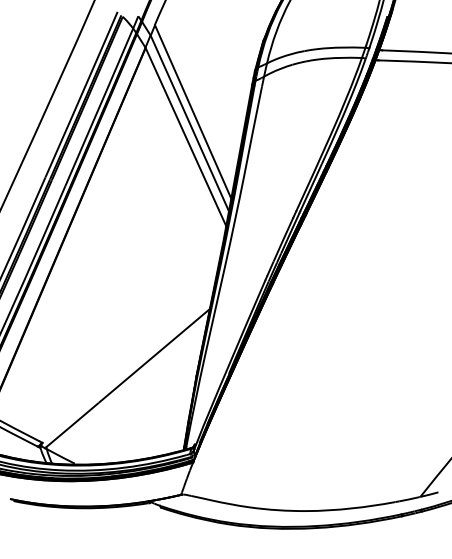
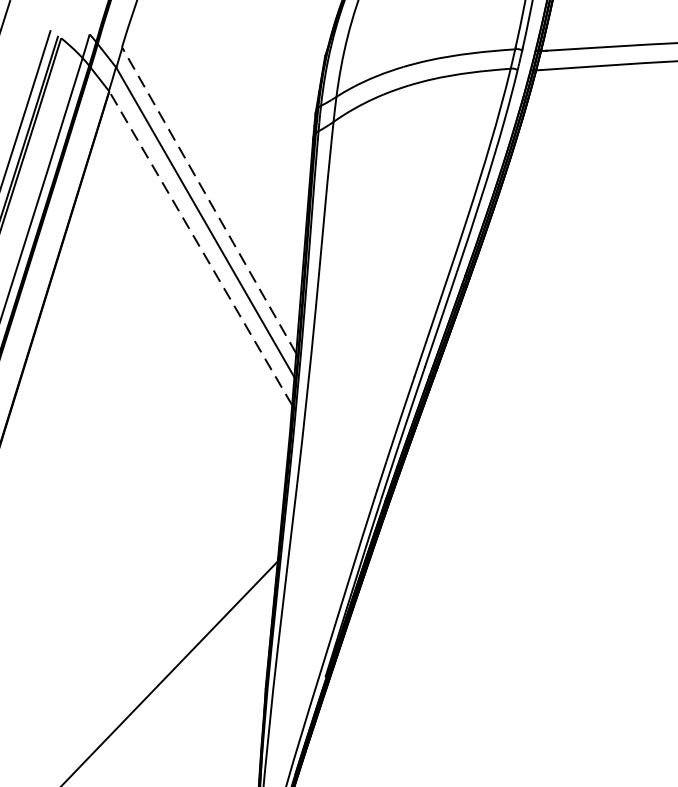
line: (193, 111) -> (209, 199), solid -> dashed
line: (185, 137) -> (200, 249), solid -> dashed

